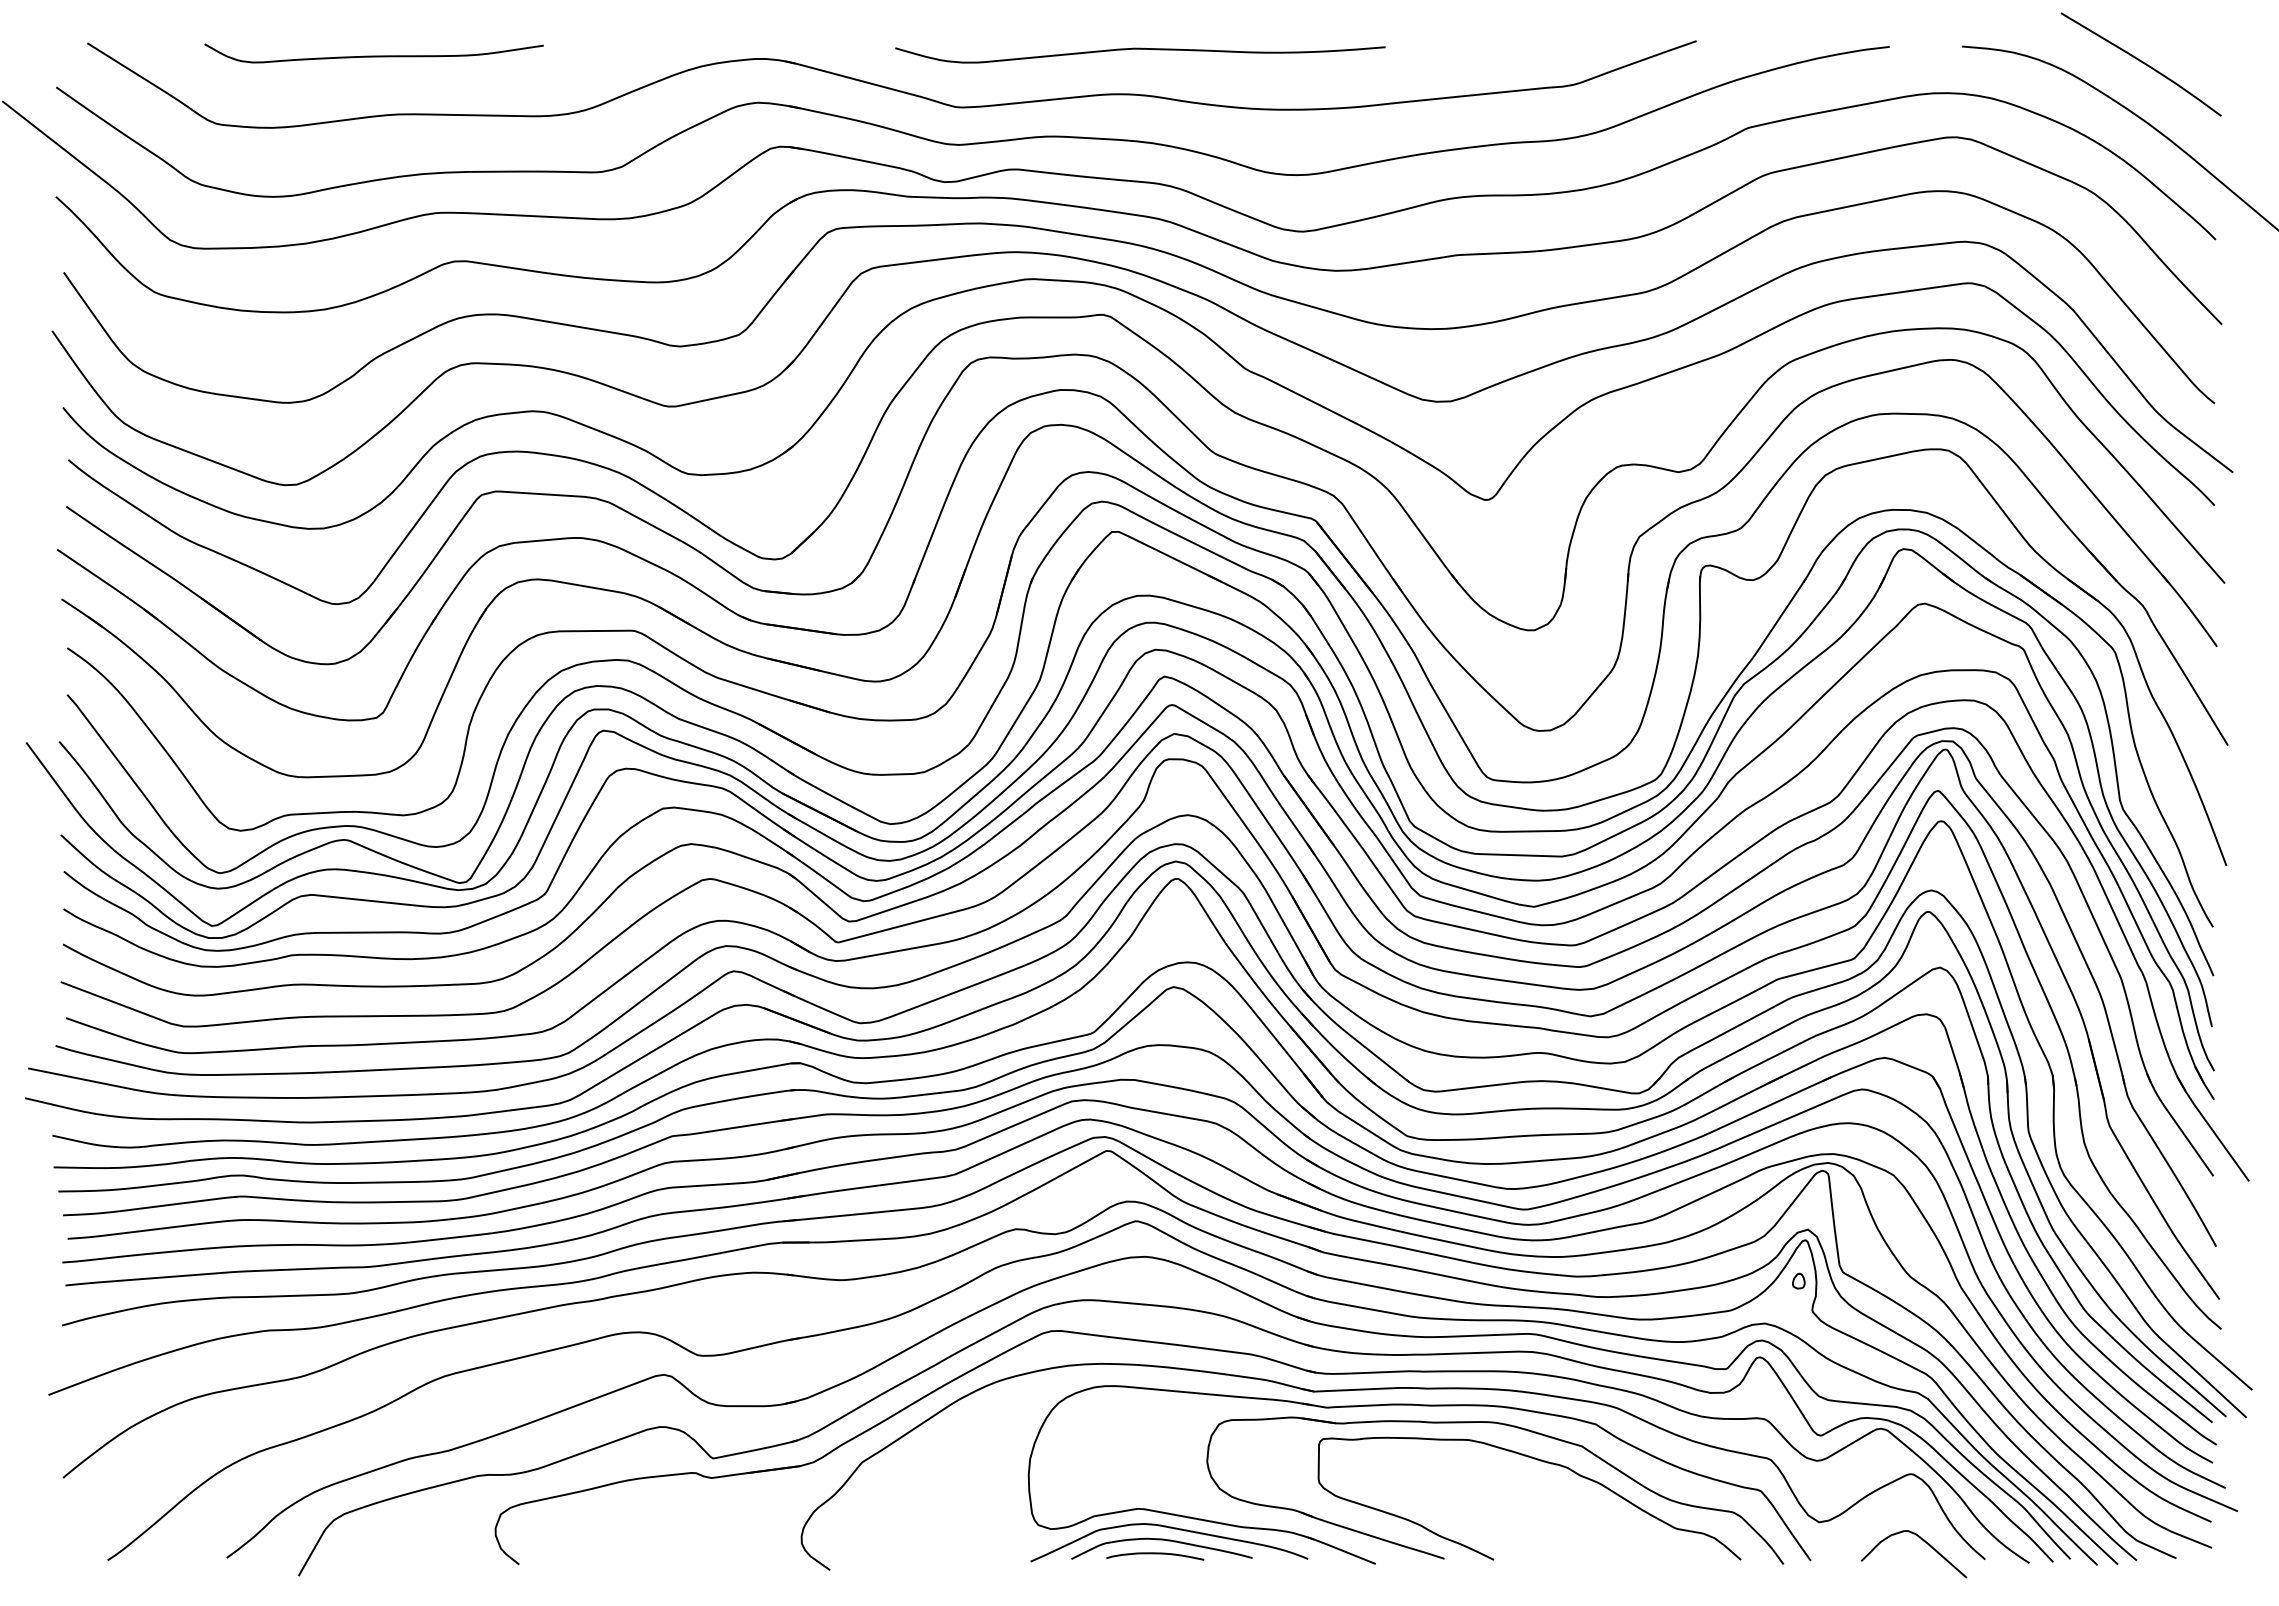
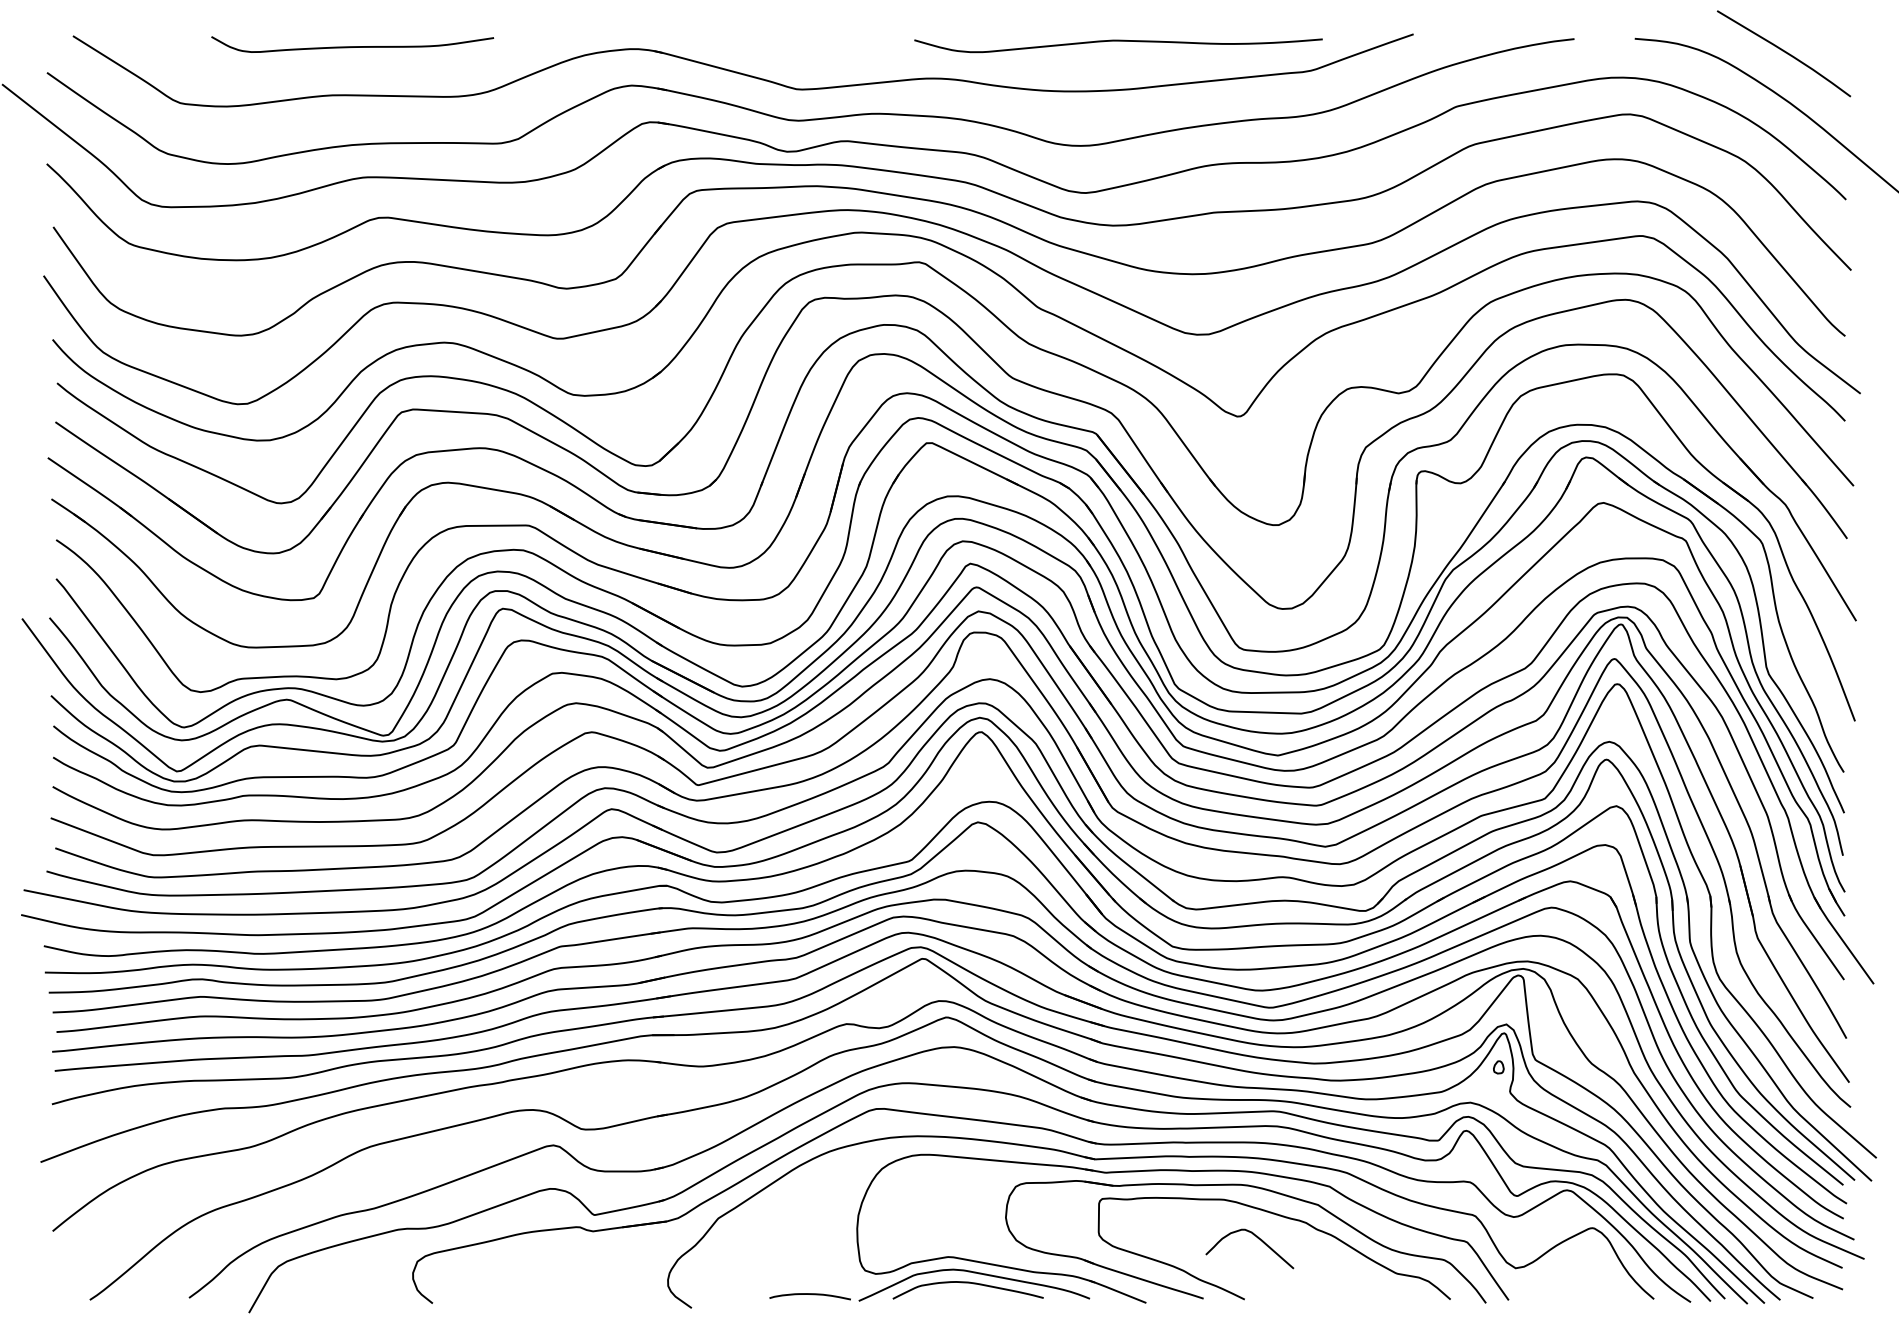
curve: (1140, 49) -> (1118, 41), moved
curve: (373, 55) -> (352, 46), moved
curve: (1924, 1542) -> (1258, 1239), moved
curve: (1155, 1554) -> (810, 1295), moved

